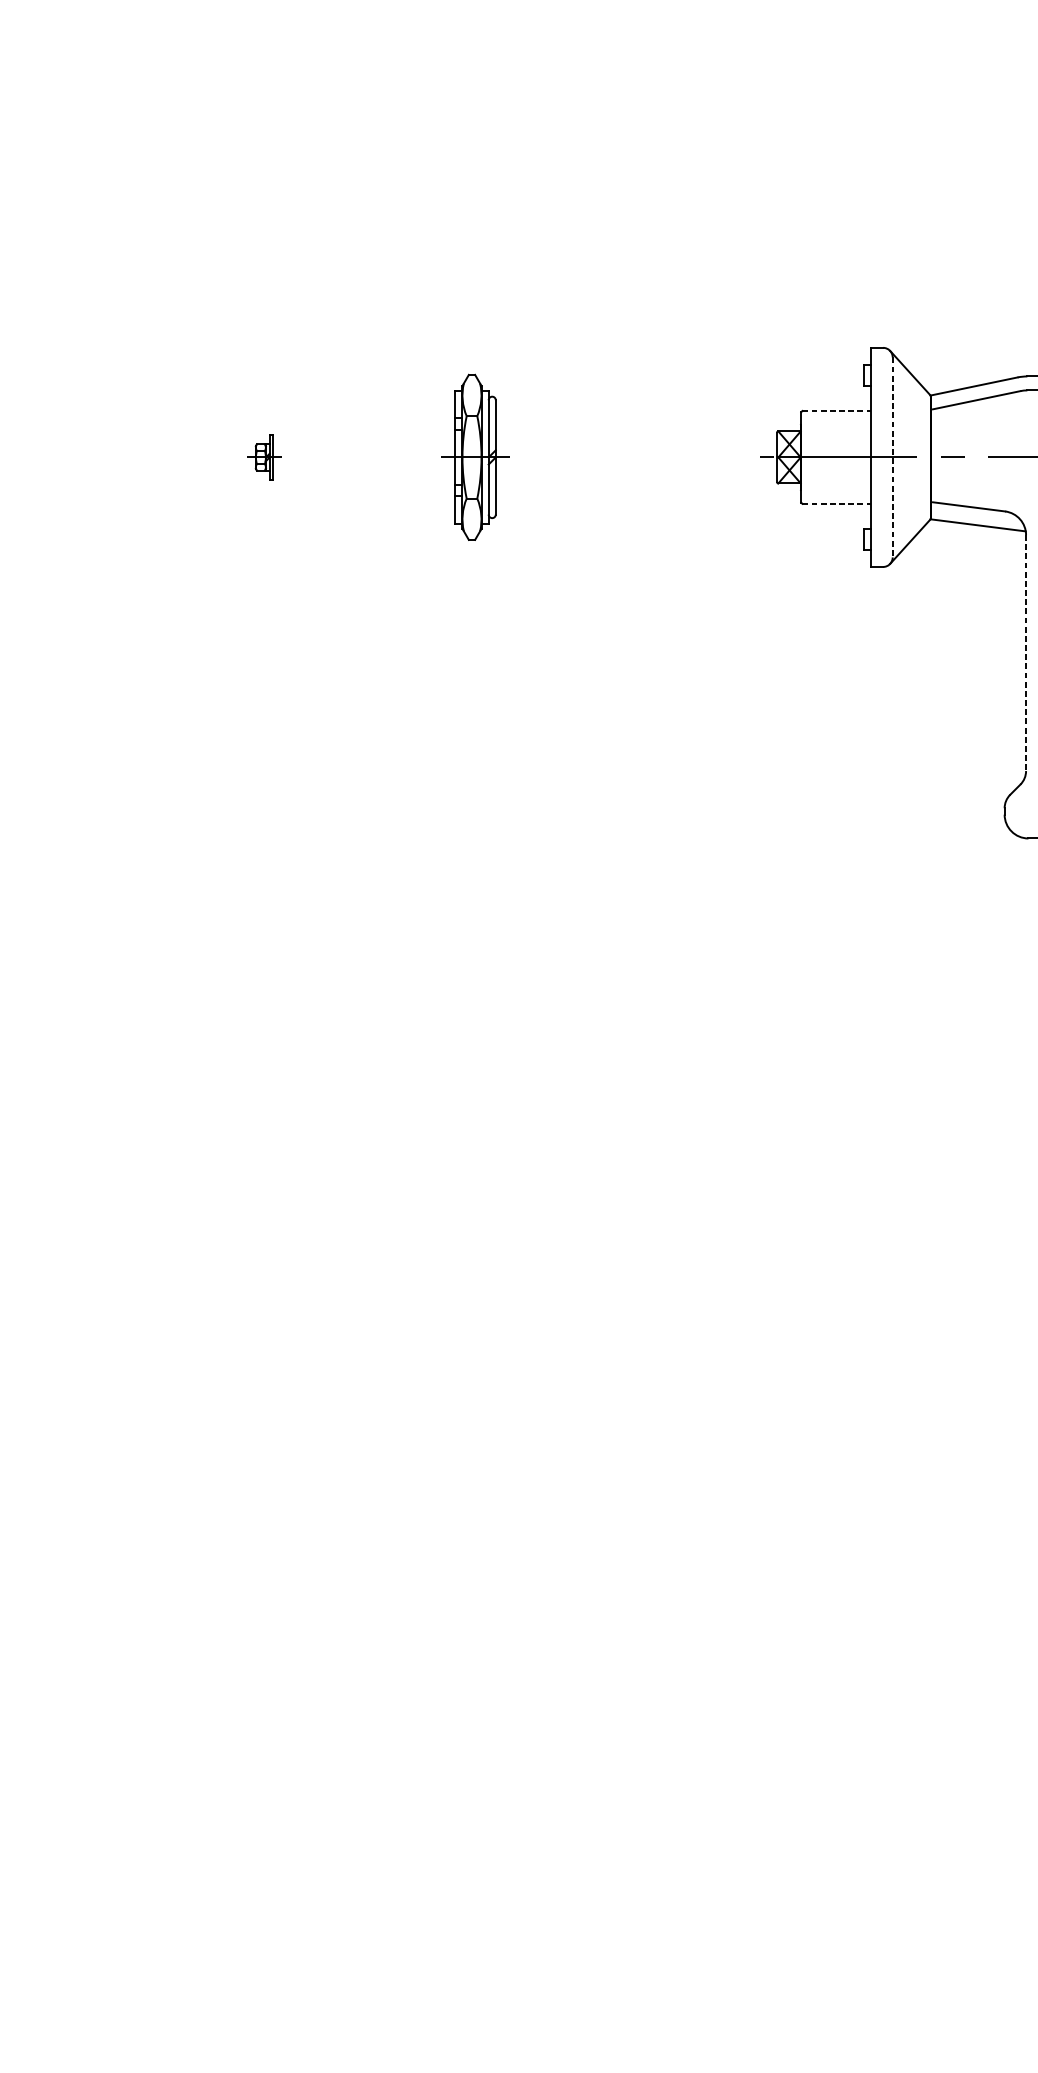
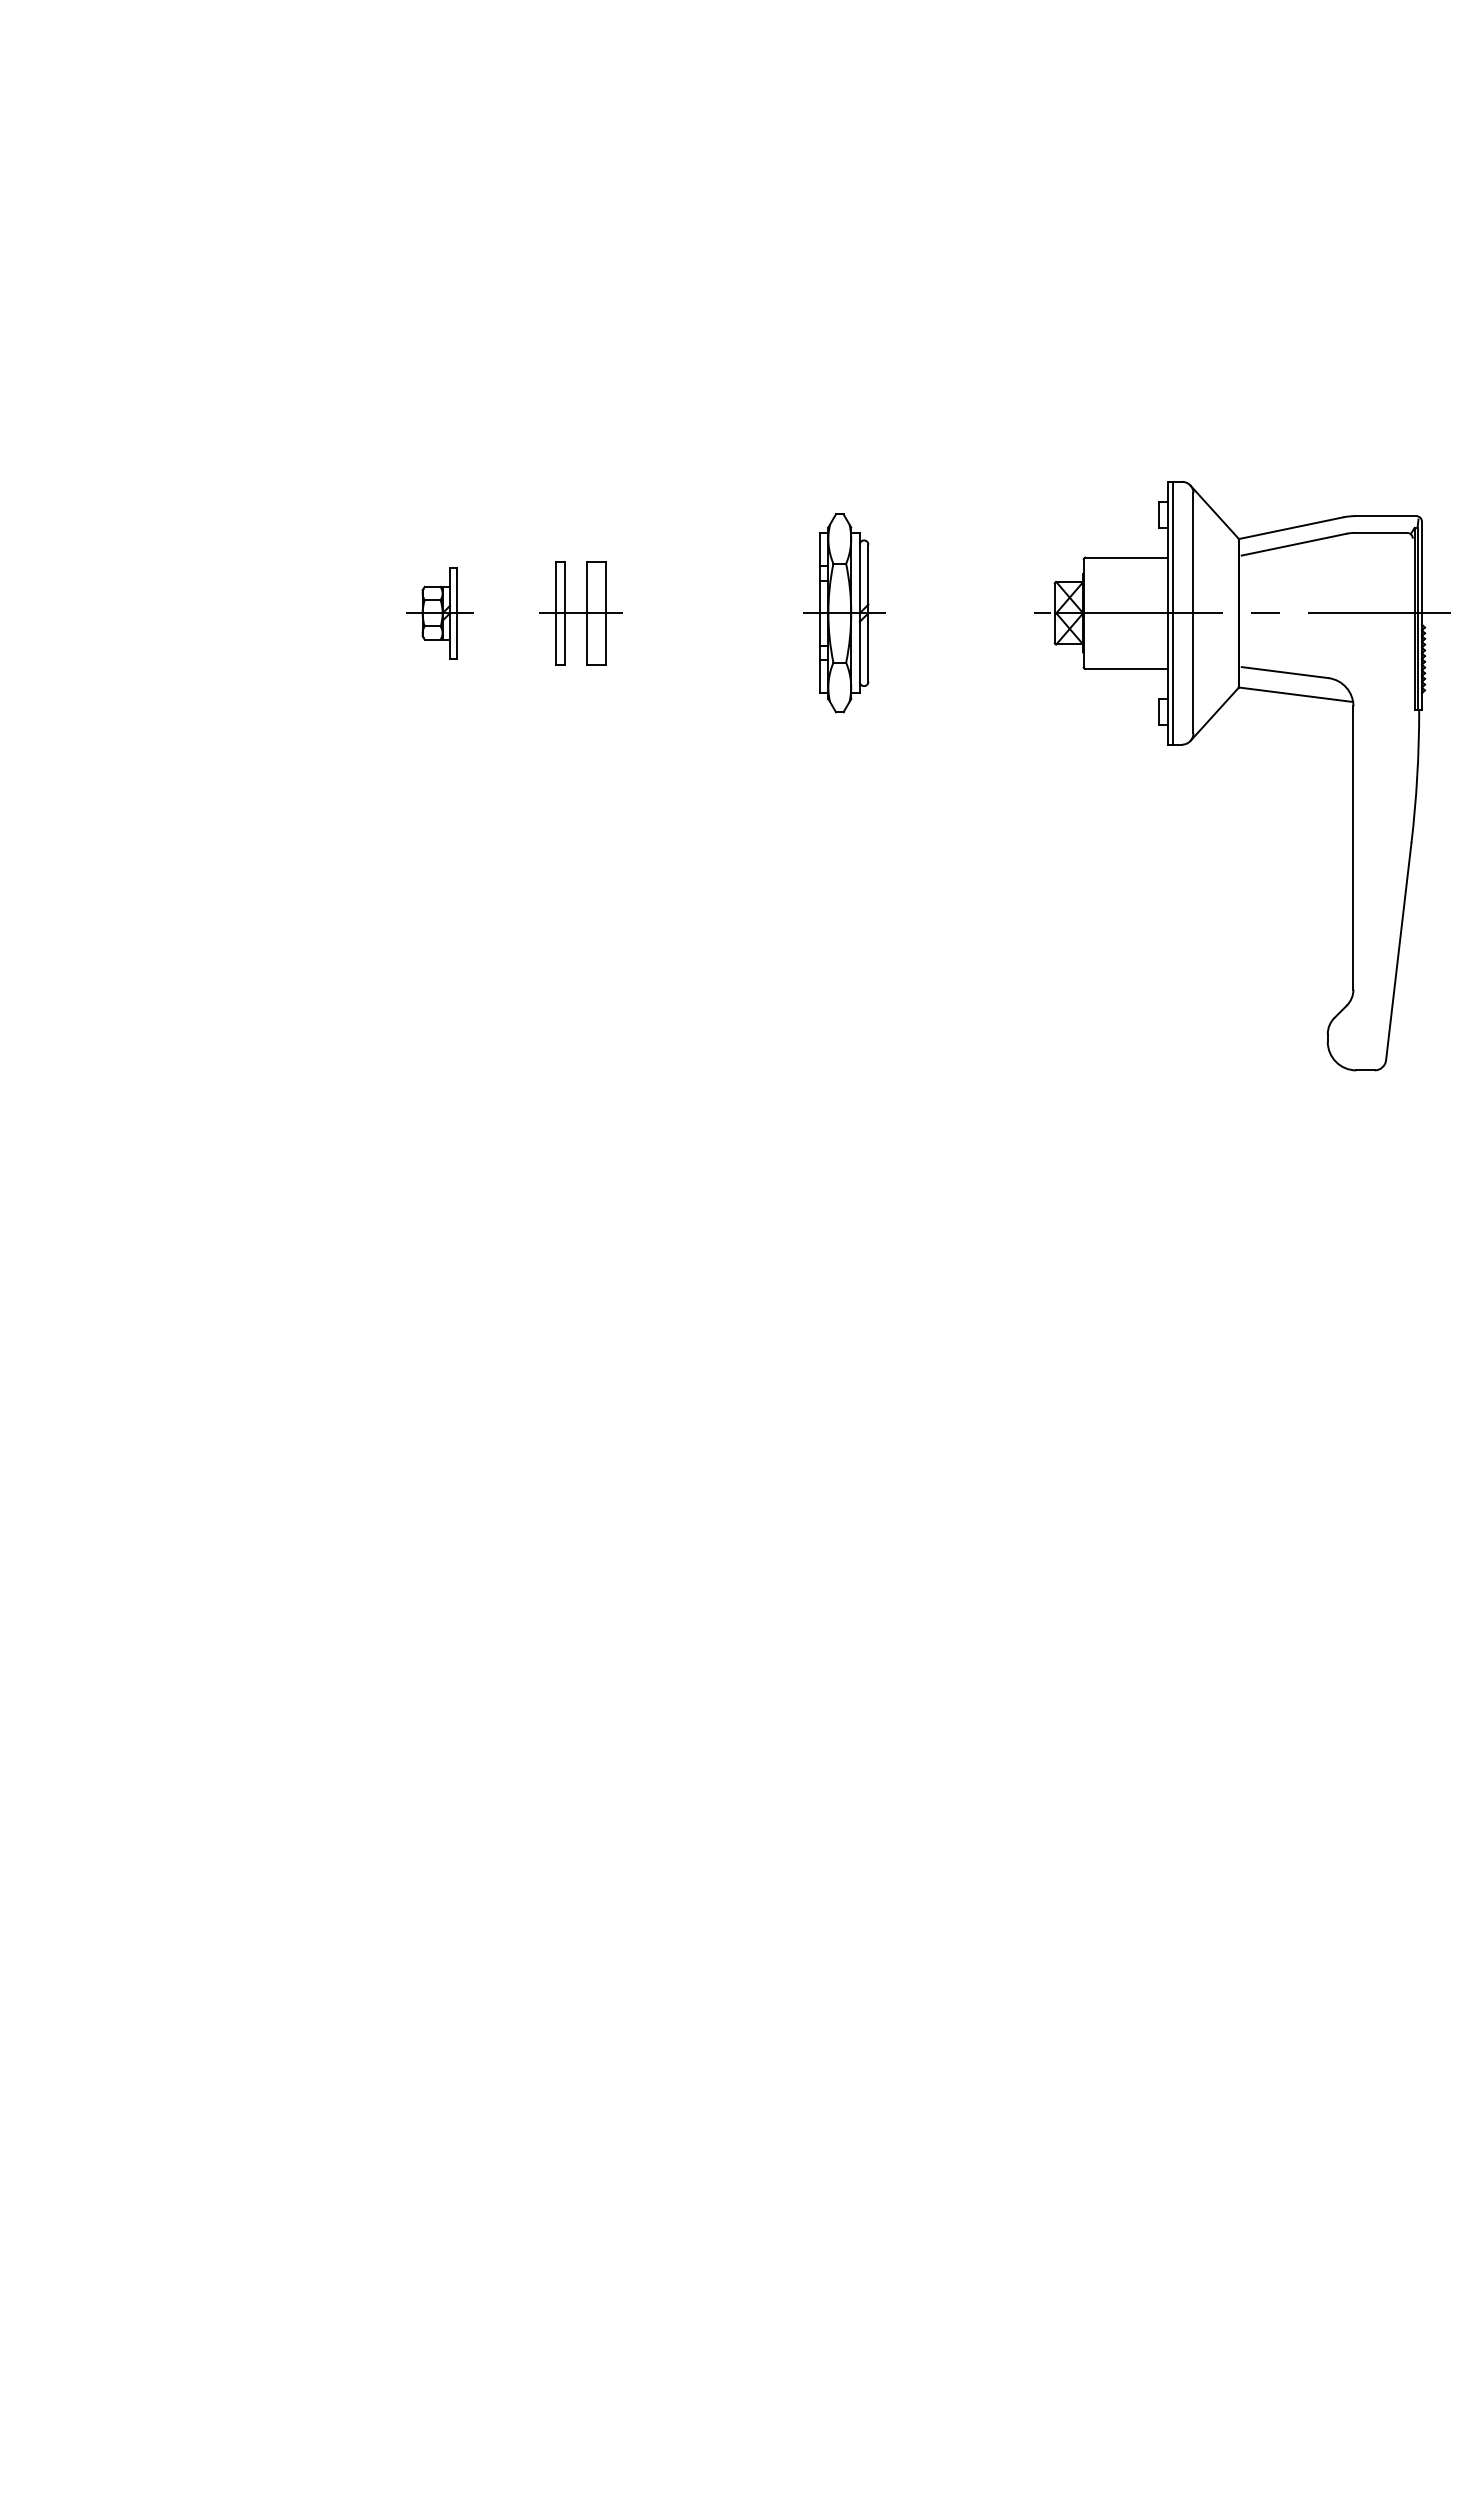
line: (836, 410) -> (1126, 557), dashed -> solid
line: (876, 456) -> (1173, 612), added
part: (264, 457) -> (439, 613), size x1.67
part: (381, 457) -> (580, 613), added
part: (475, 457) -> (844, 613), moved
line: (892, 457) -> (1193, 613), dashed -> solid
line: (836, 503) -> (1126, 668), dashed -> solid
line: (1026, 652) -> (1353, 847), dashed -> solid

